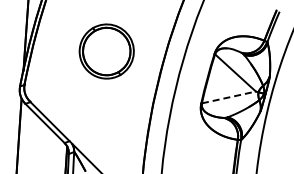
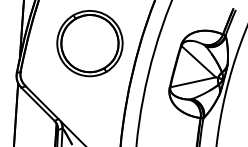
part: (106, 51) -> (89, 43), size x1.43
line: (228, 97) -> (192, 82), dashed -> solid

